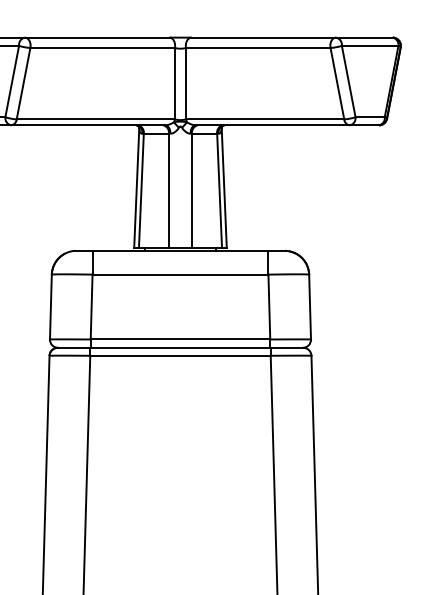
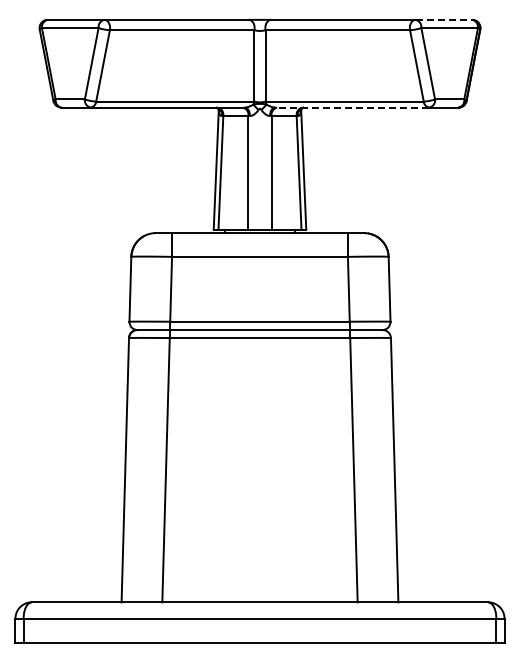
line: (365, 37) -> (444, 19), solid -> dashed
line: (272, 125) -> (351, 107), solid -> dashed

